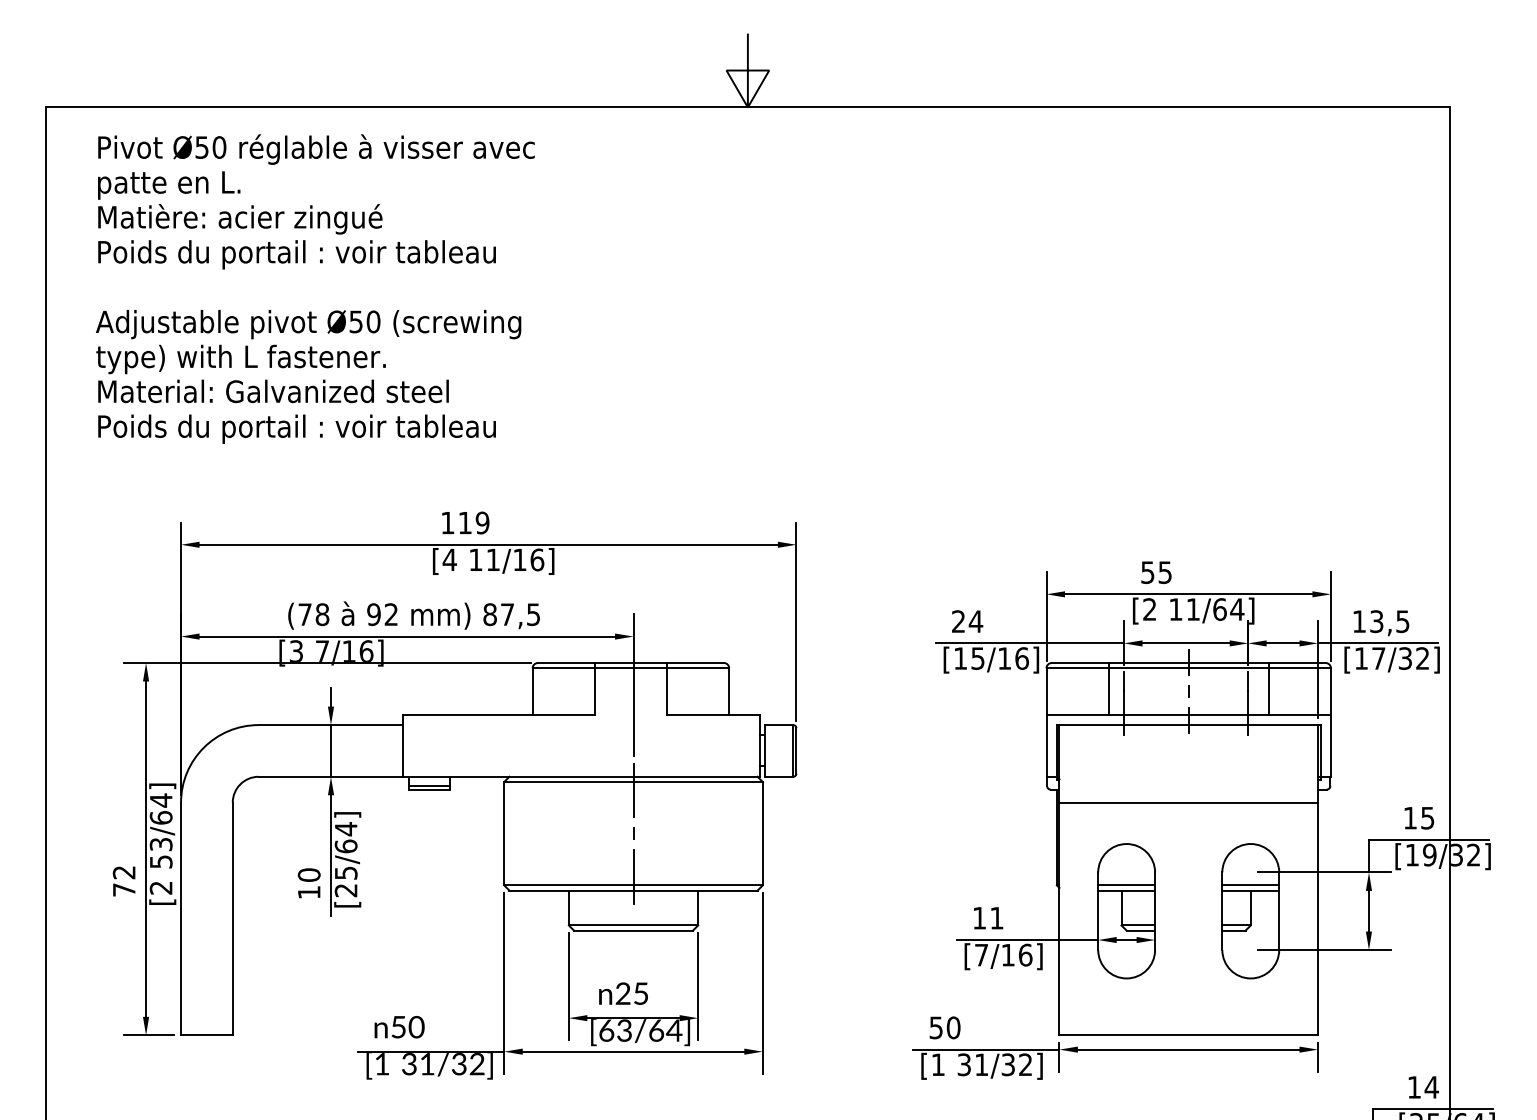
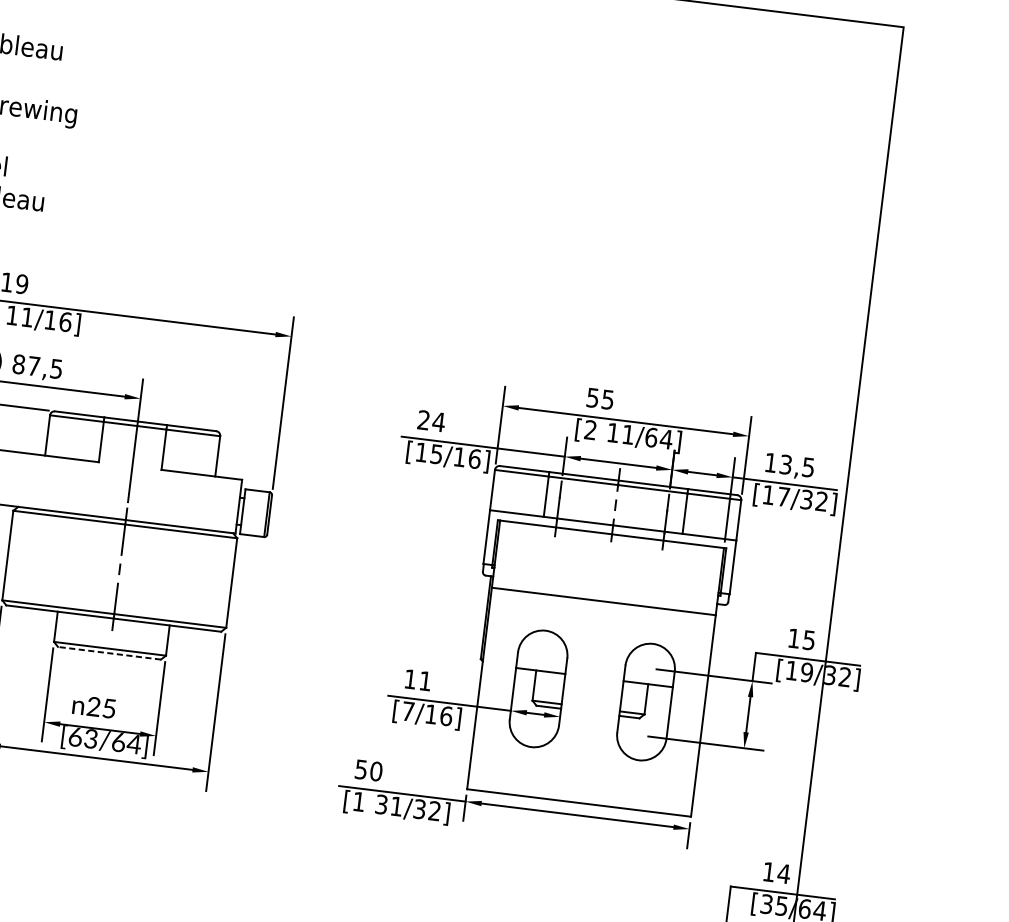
line: (1126, 885) -> (541, 666), removed
line: (1250, 885) -> (648, 679), removed
line: (633, 930) -> (109, 653), solid -> dashed

